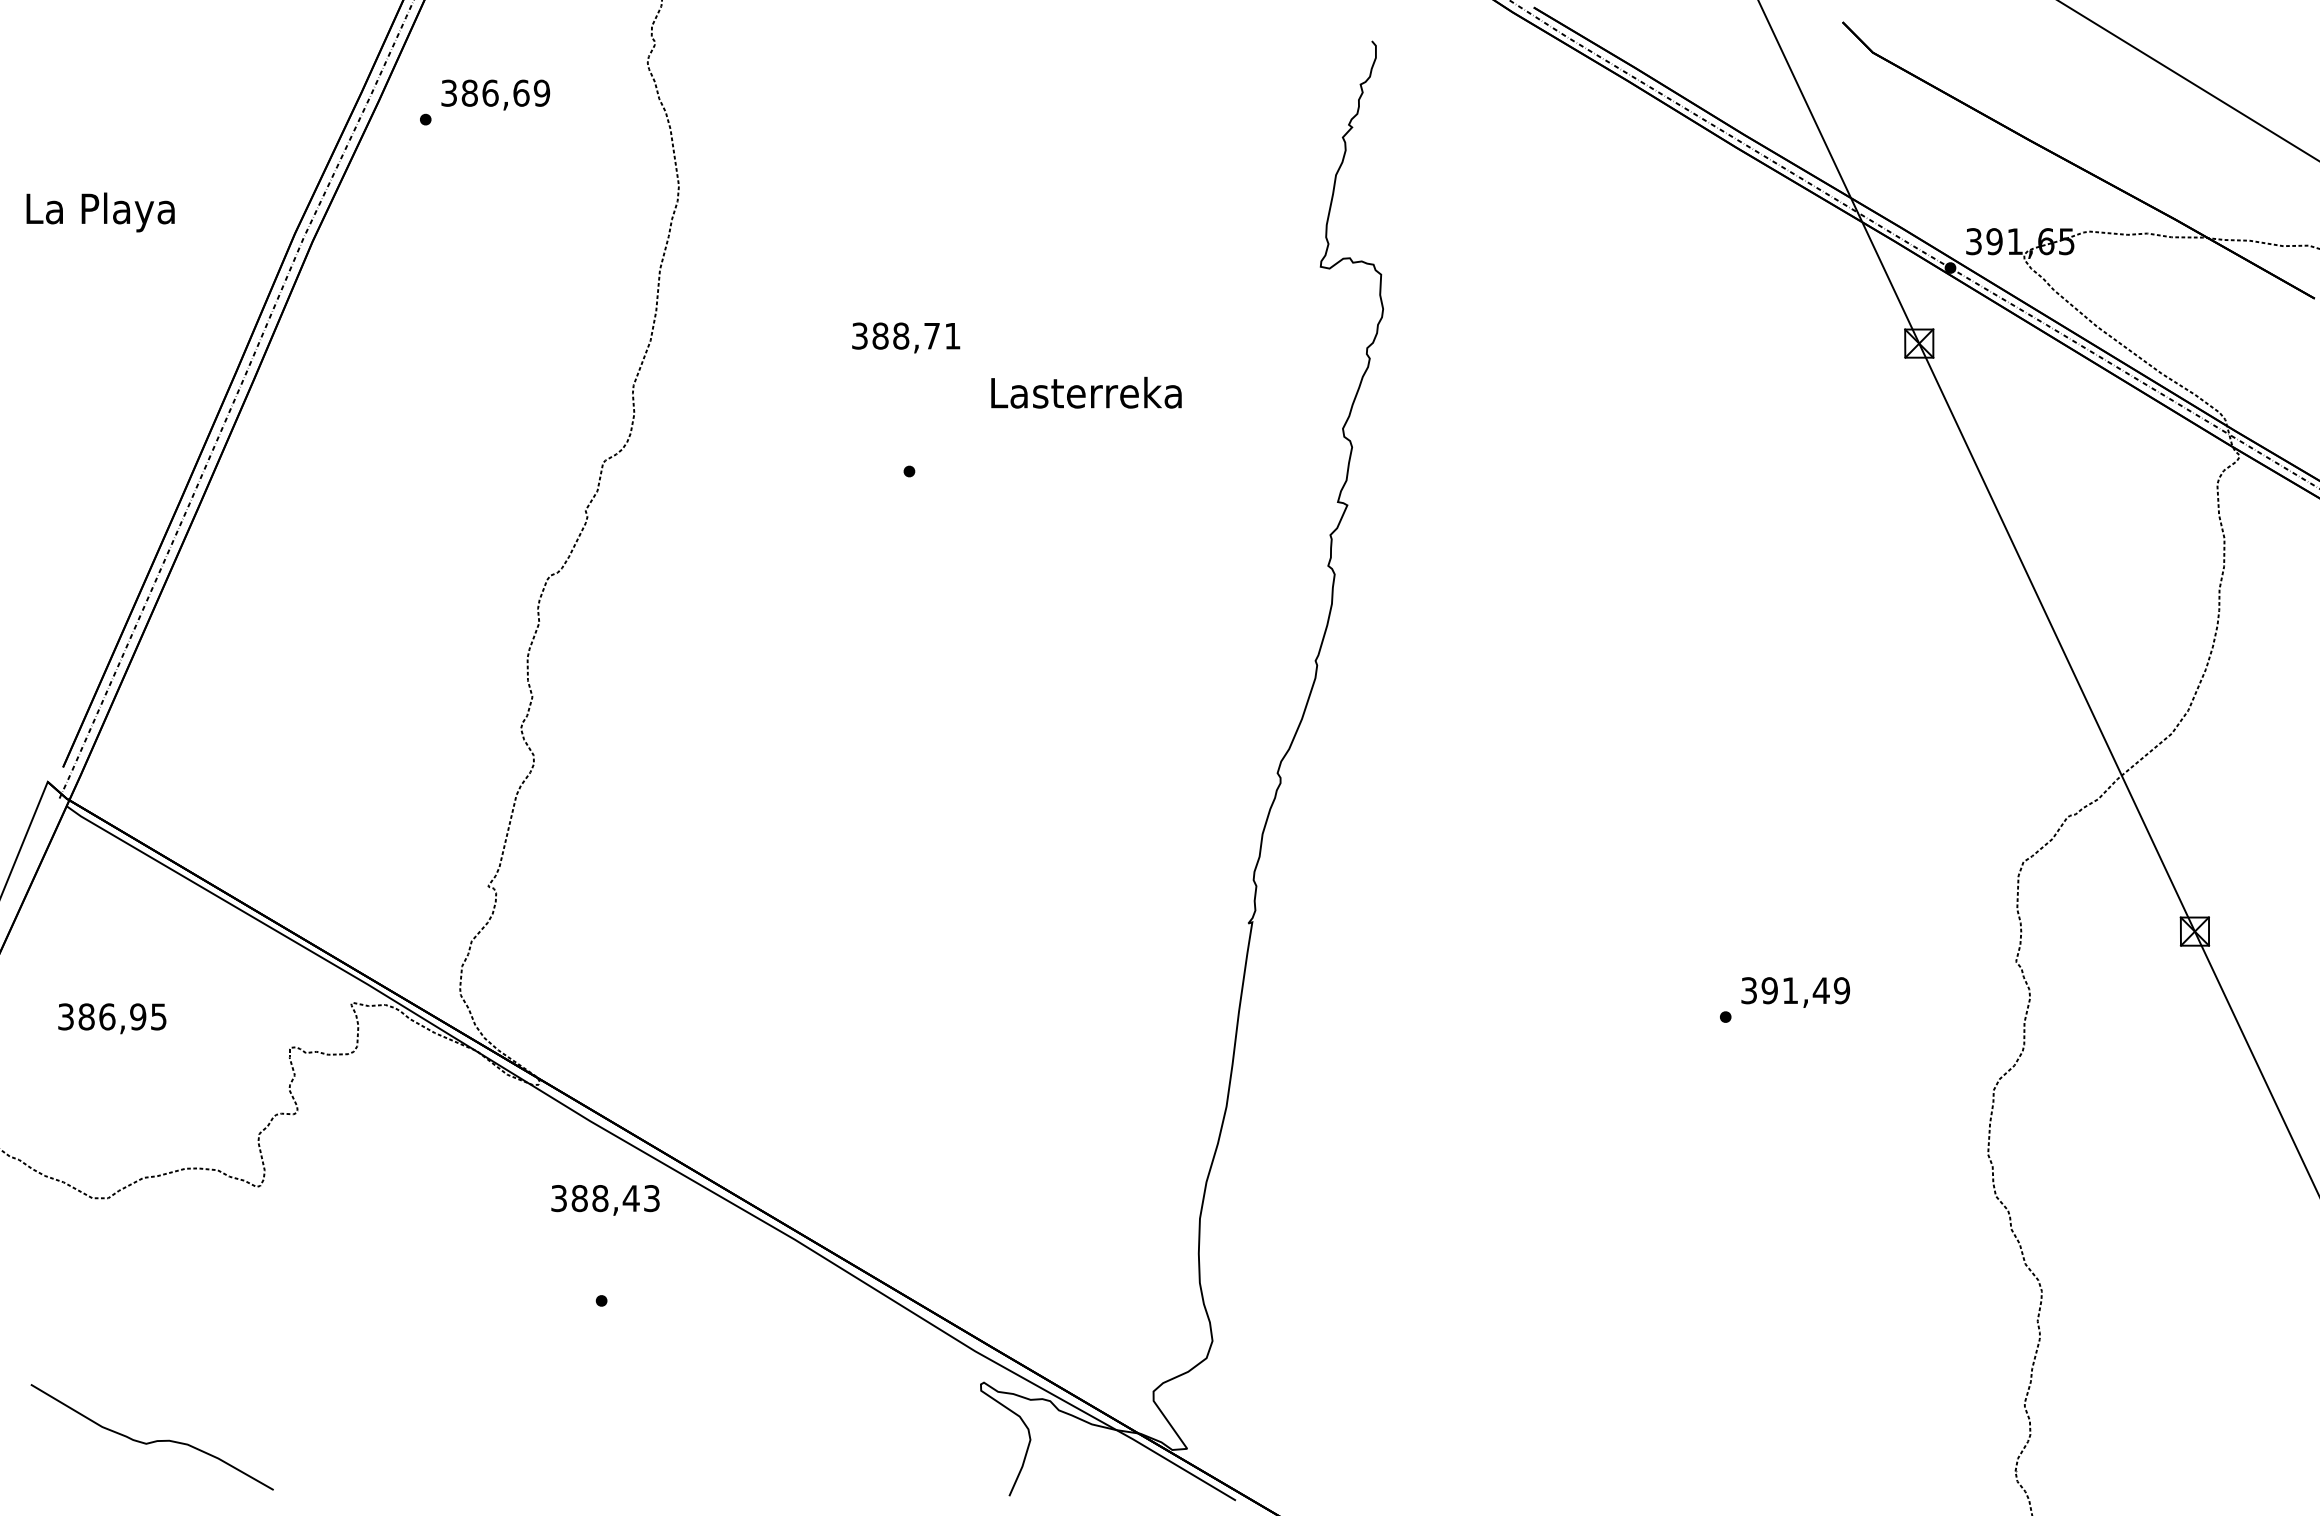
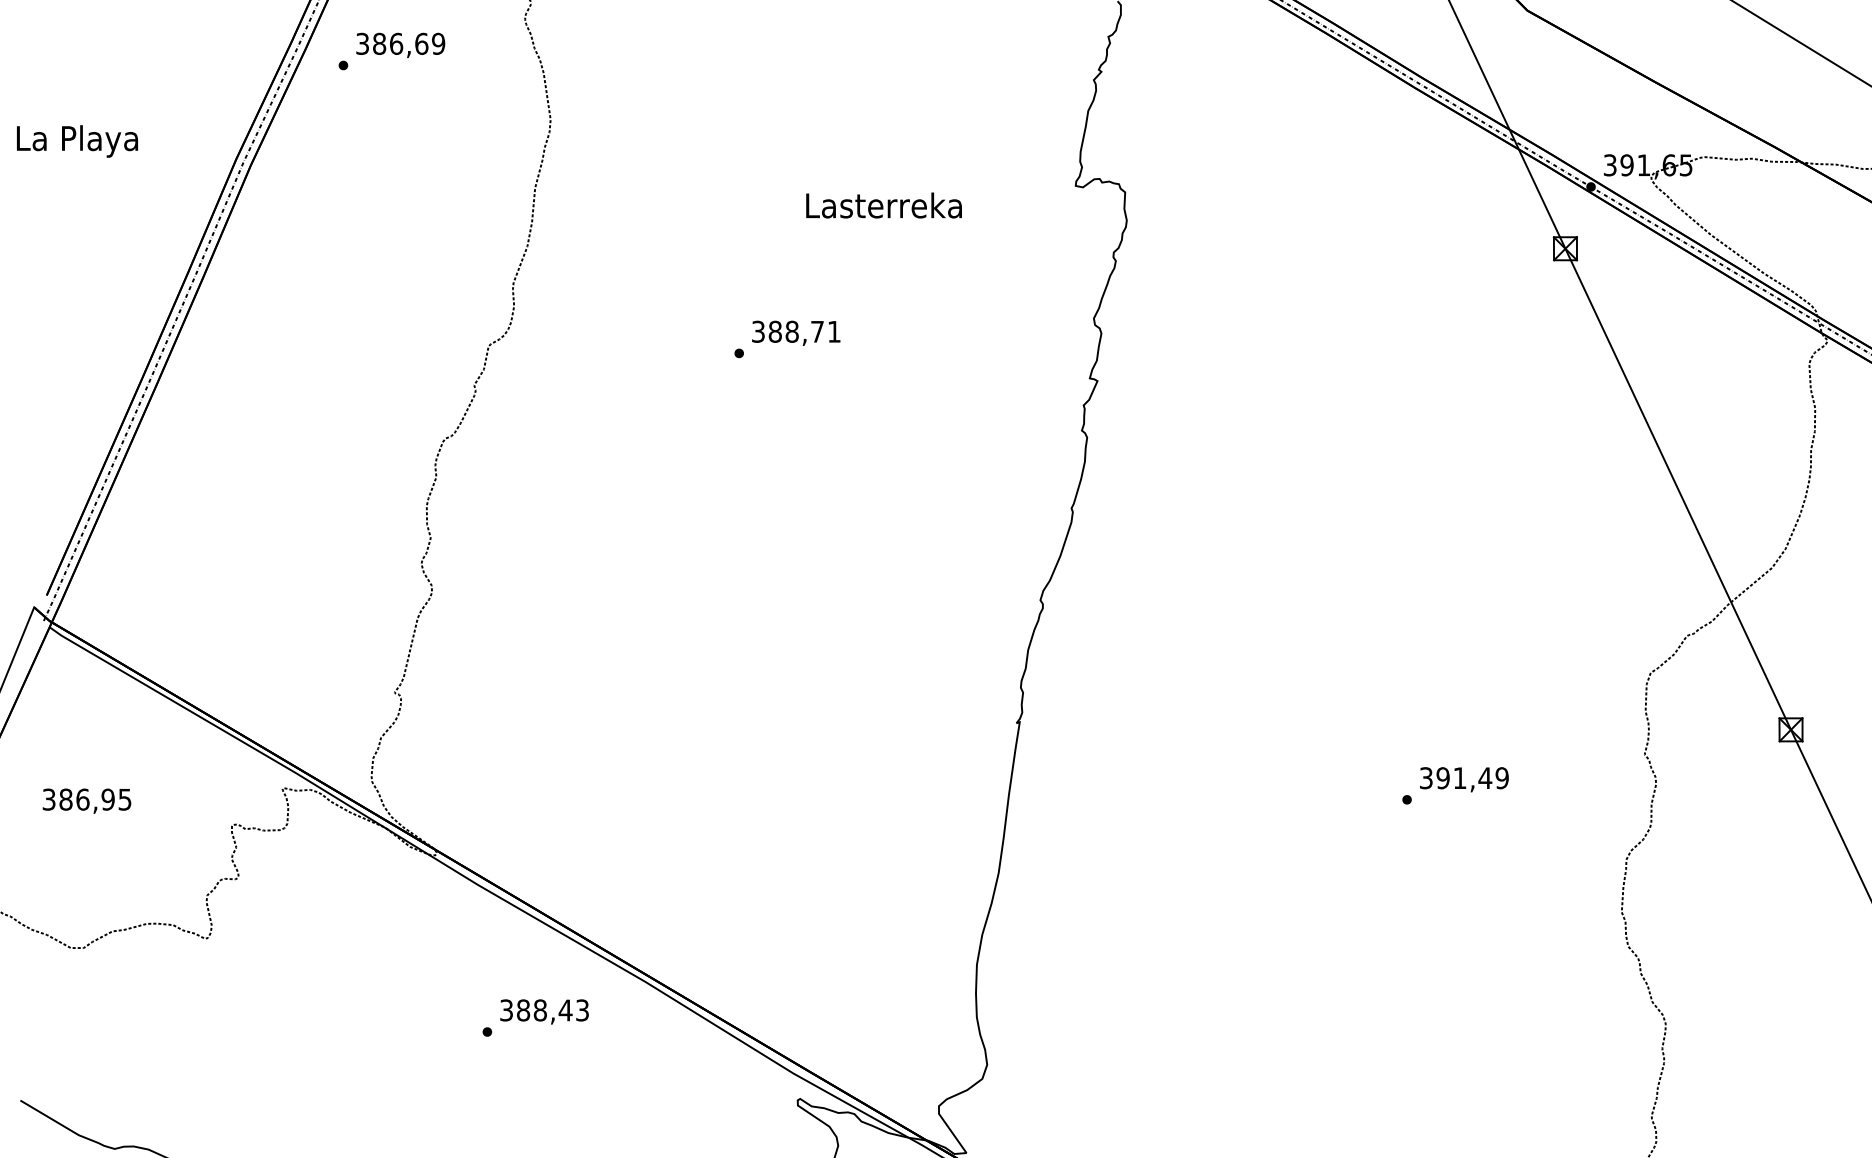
text: (906, 337) -> (796, 332), moved
text: (1086, 392) -> (884, 205), moved
text: (605, 1200) -> (544, 1012), moved

